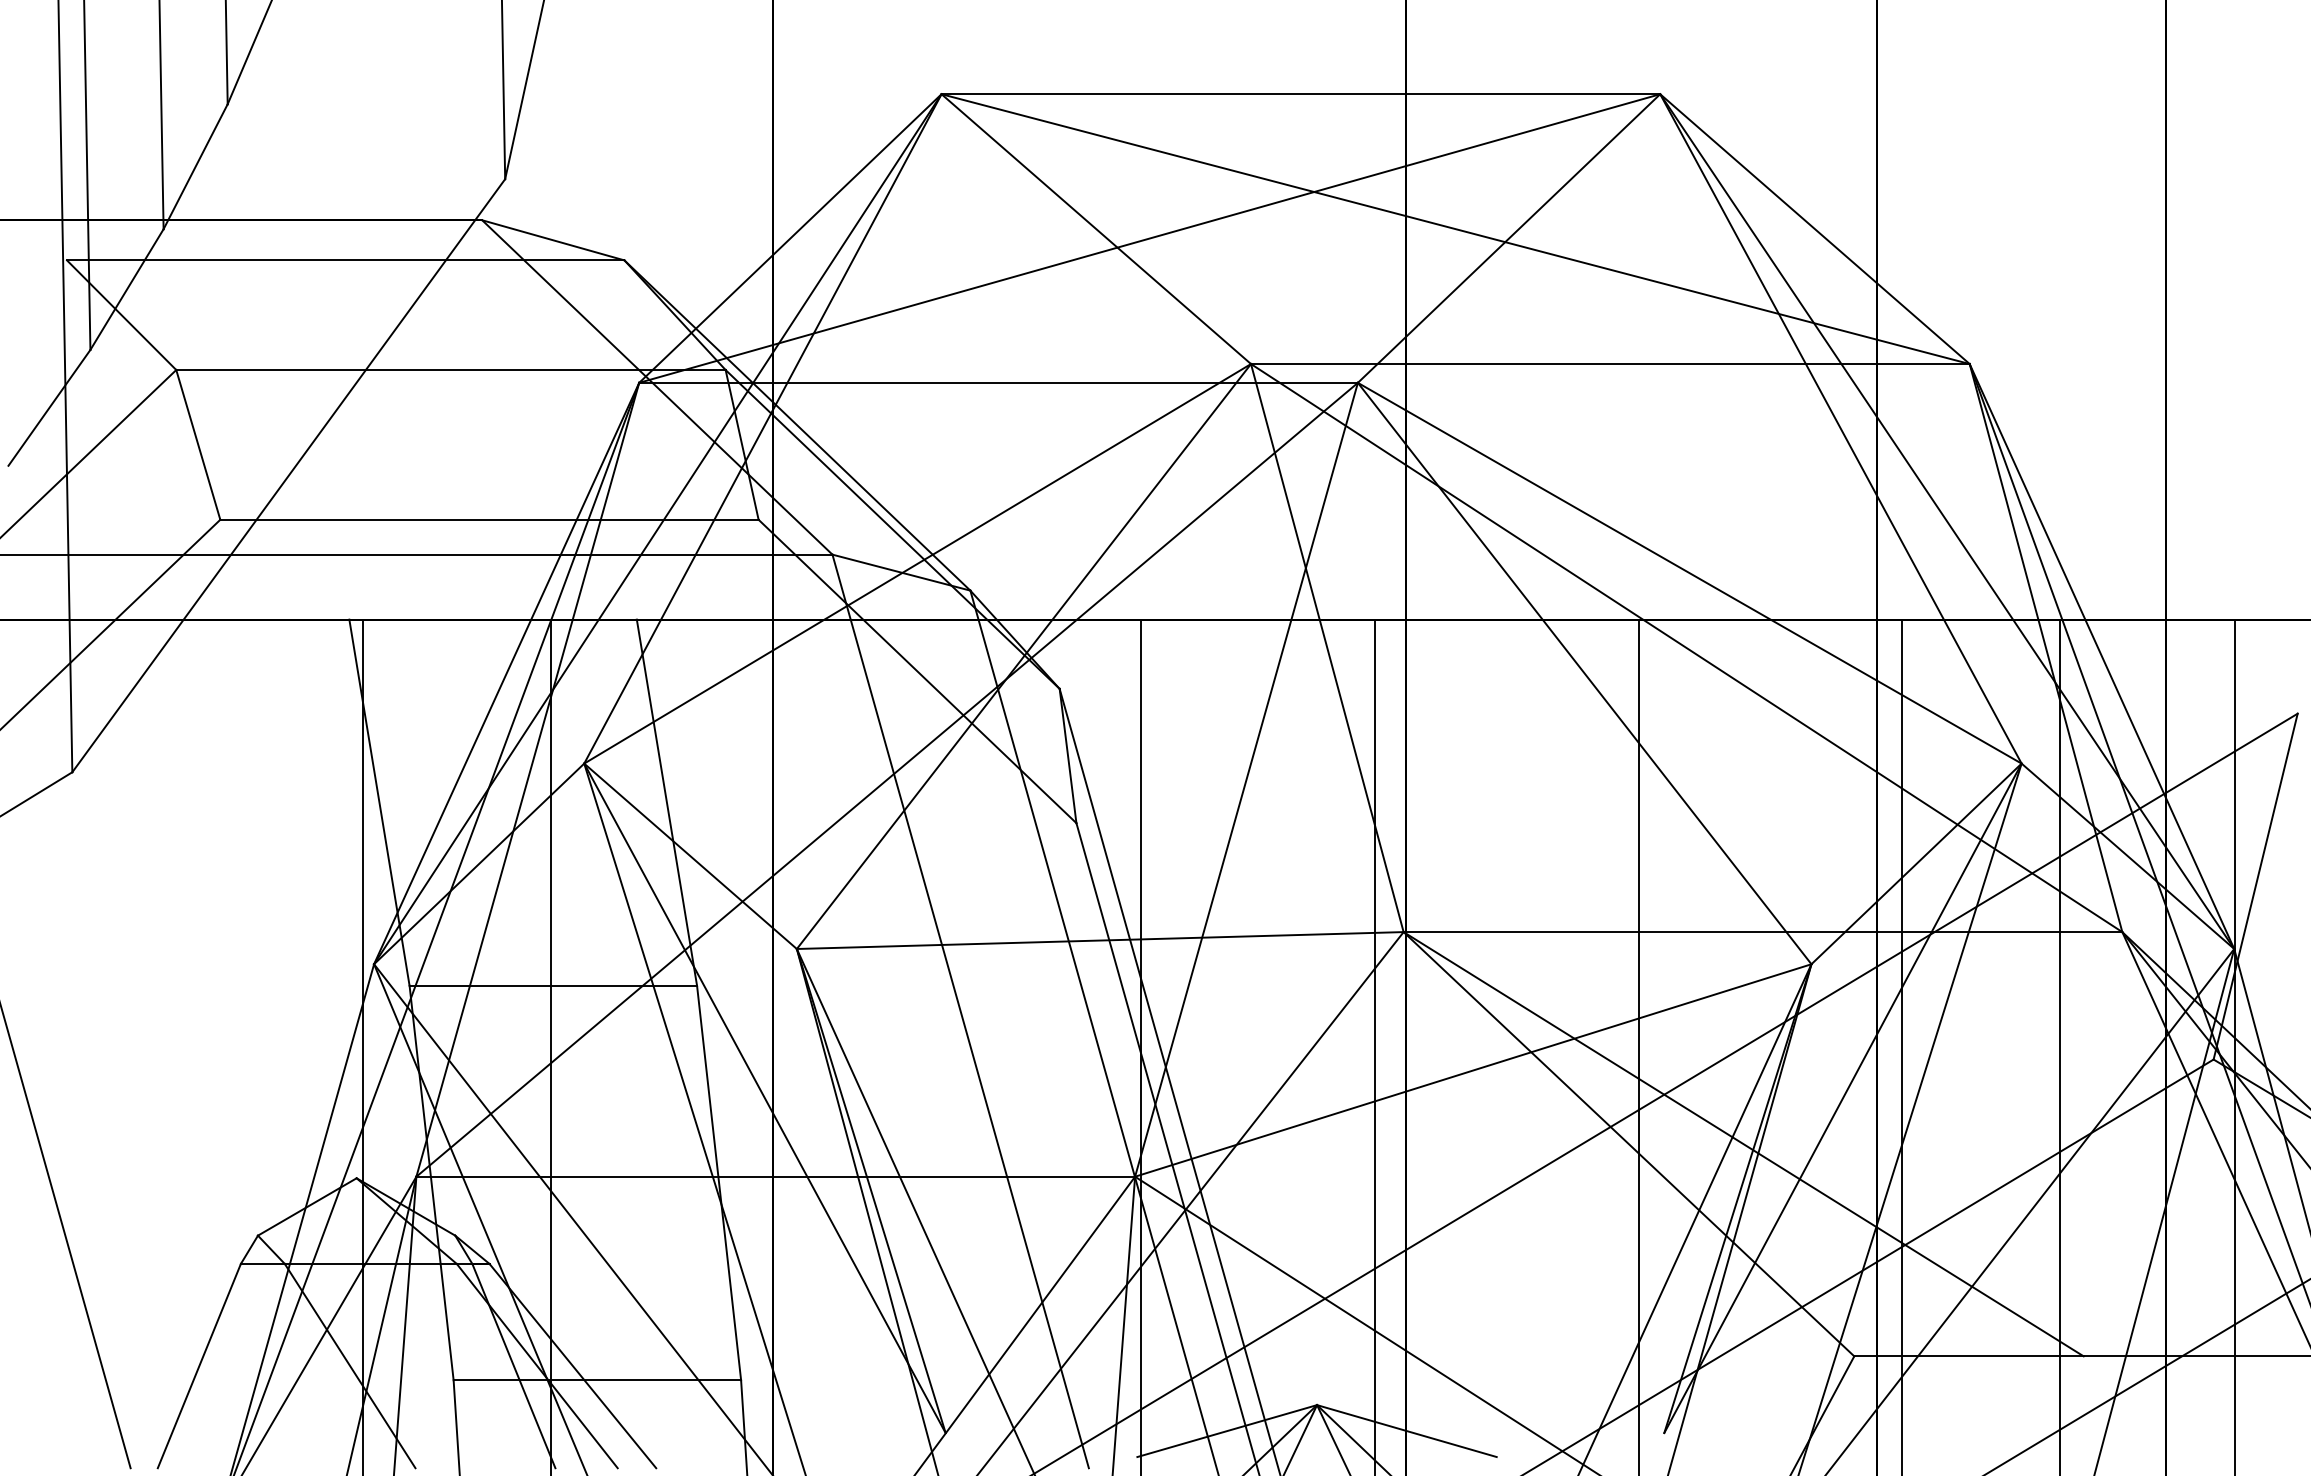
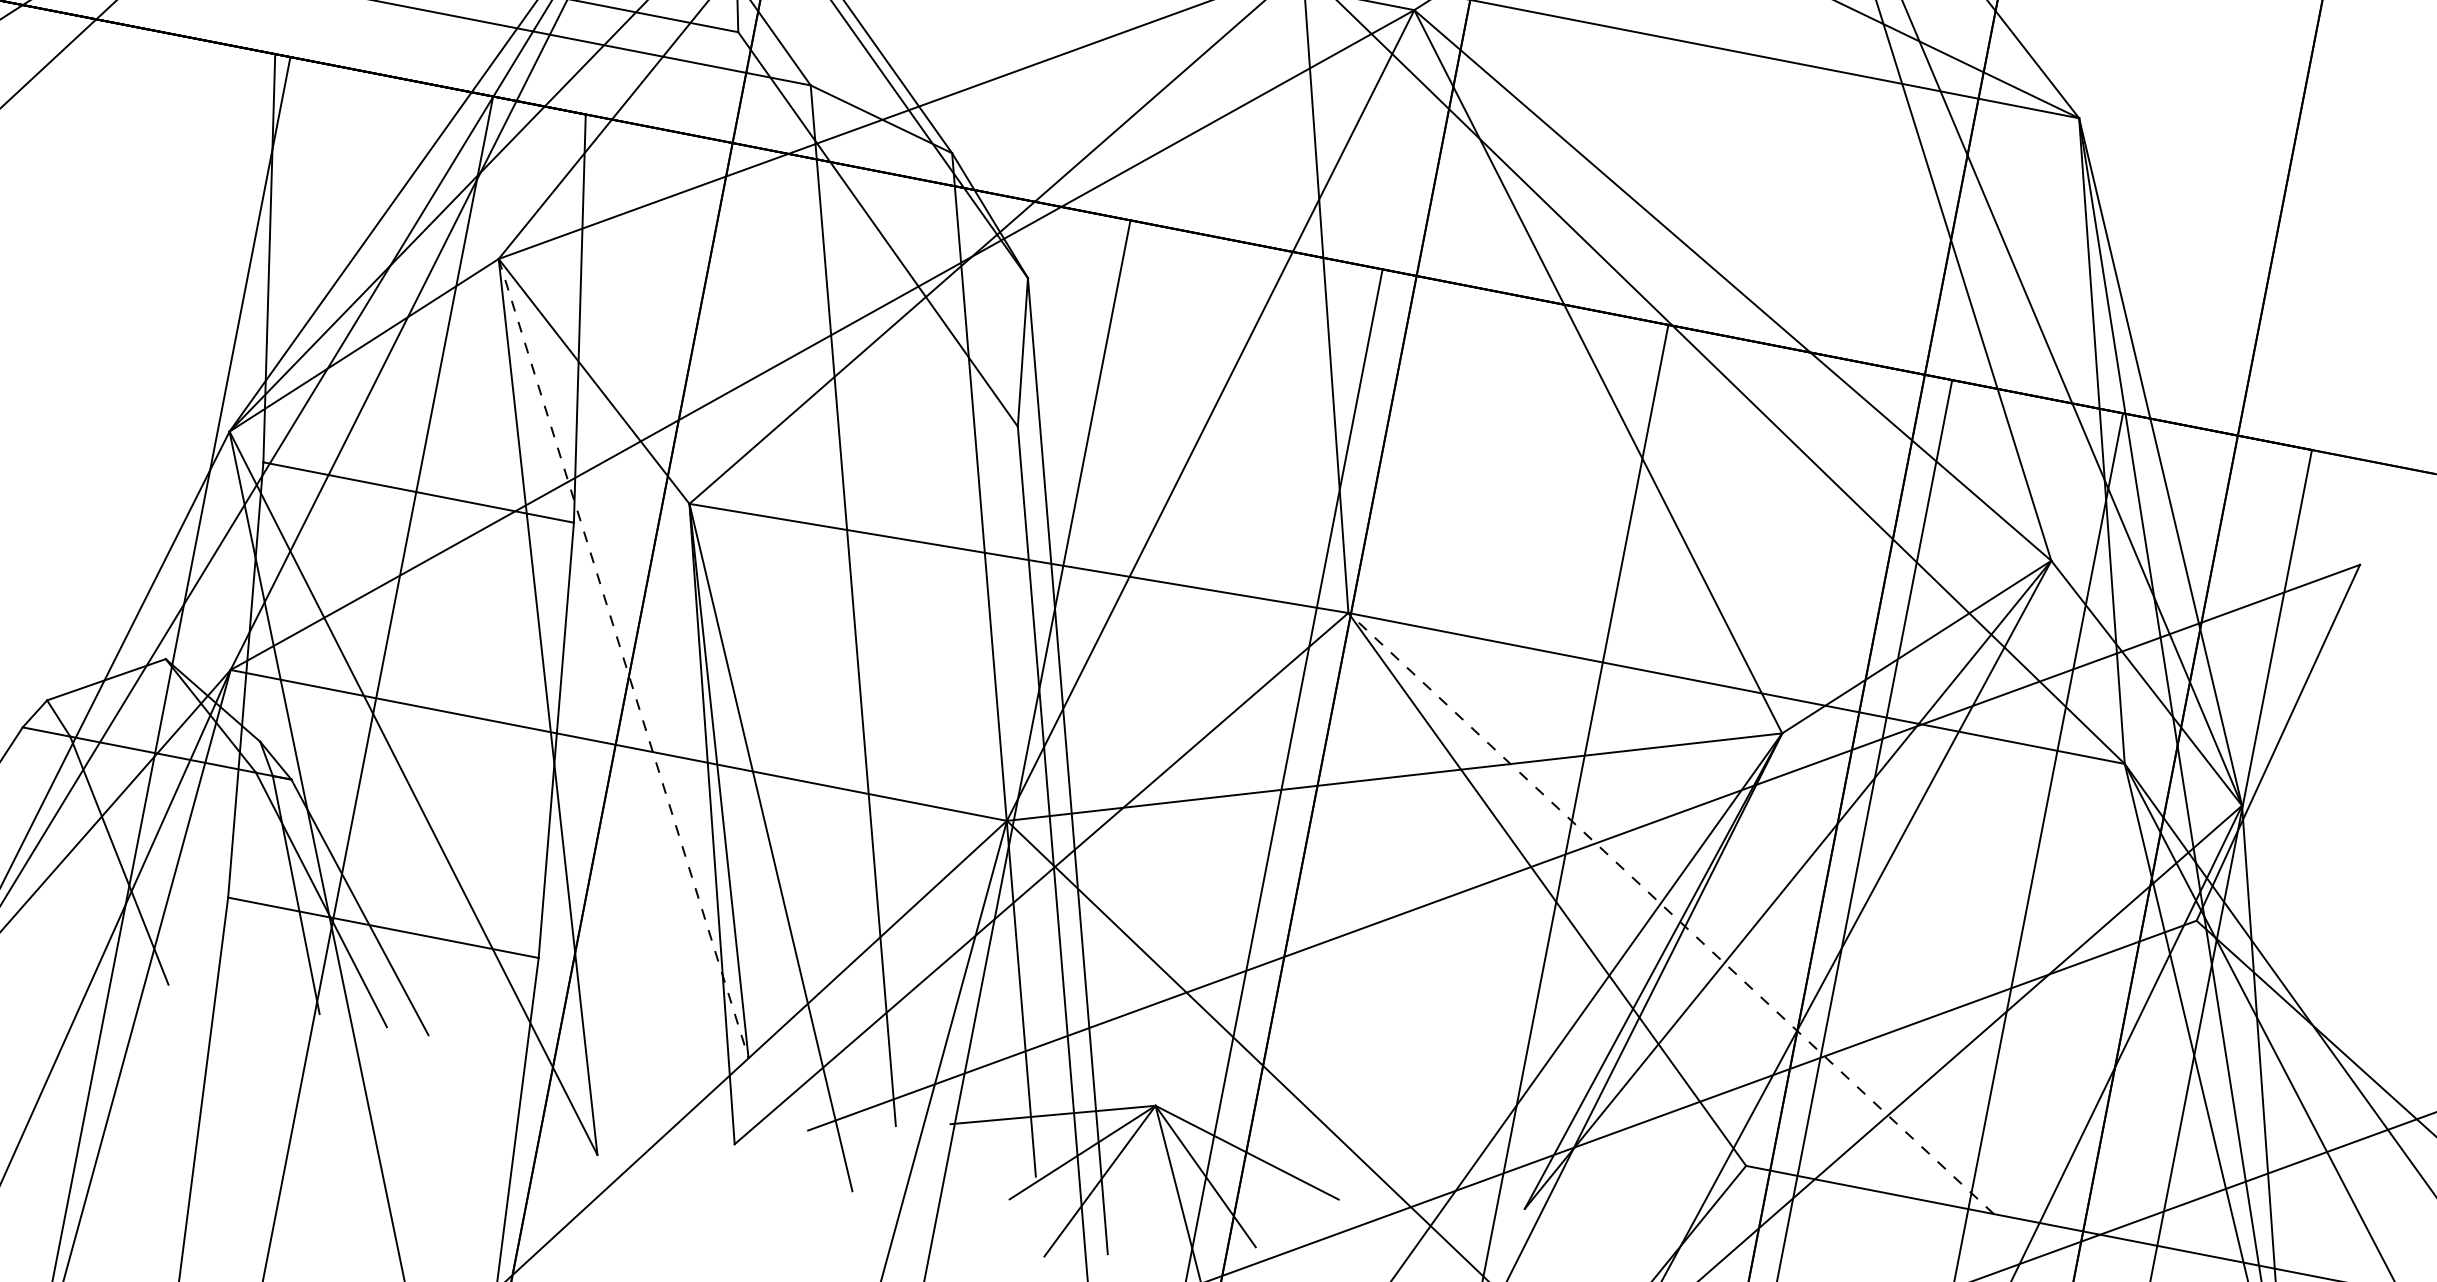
line: (765, 1098) -> (624, 658), solid -> dashed
line: (1743, 1144) -> (1670, 913), solid -> dashed

